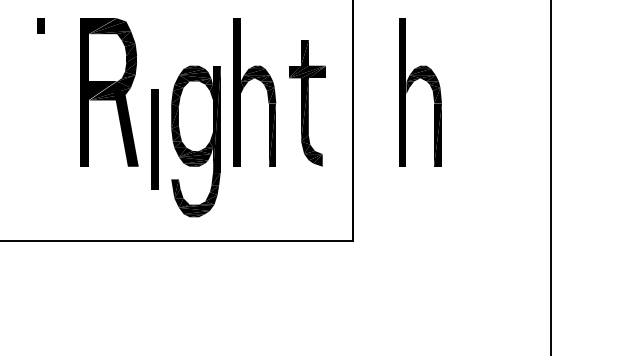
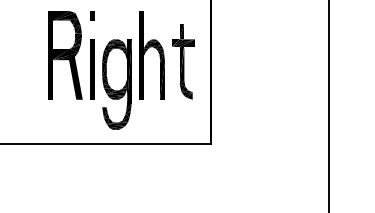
part: (41, 25) -> (92, 15), moved
part: (409, 89) -> (244, 53), removed
line: (155, 139) -> (92, 69), moved

